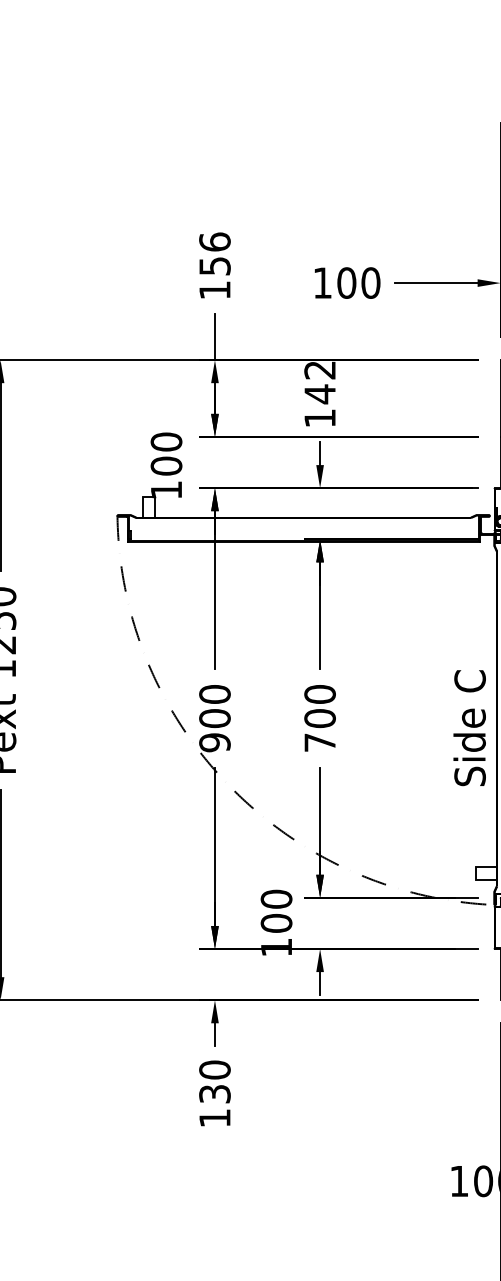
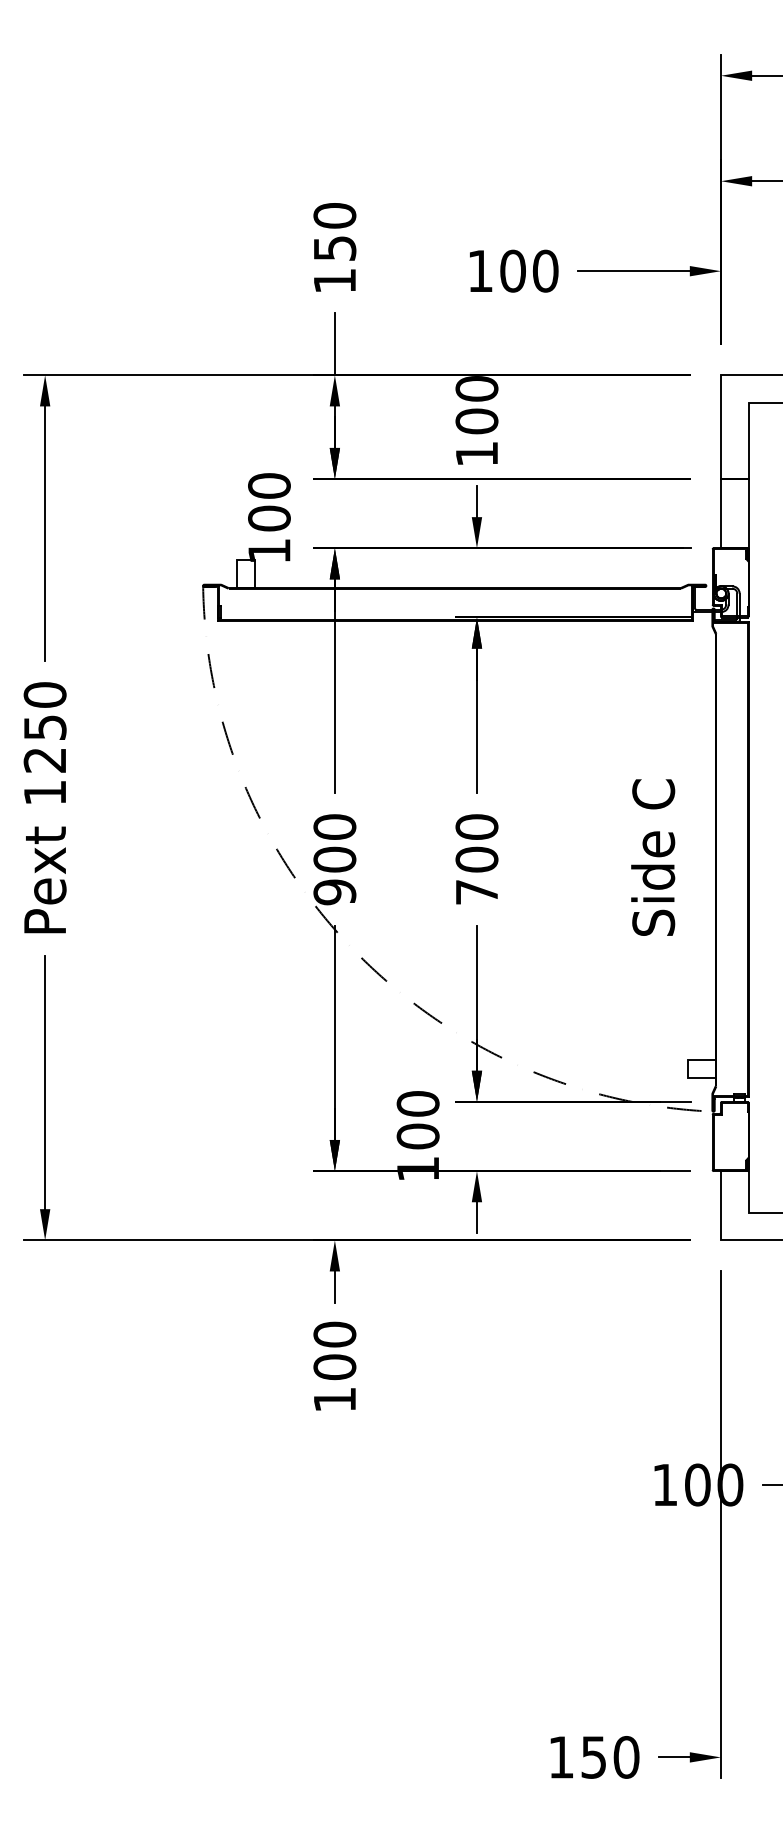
text: (214, 241) -> (334, 215), 156 -> 150
text: (319, 382) -> (476, 405), 142 -> 100
text: (469, 728) -> (653, 857), moved
text: (214, 1094) -> (334, 1367), 130 -> 100

